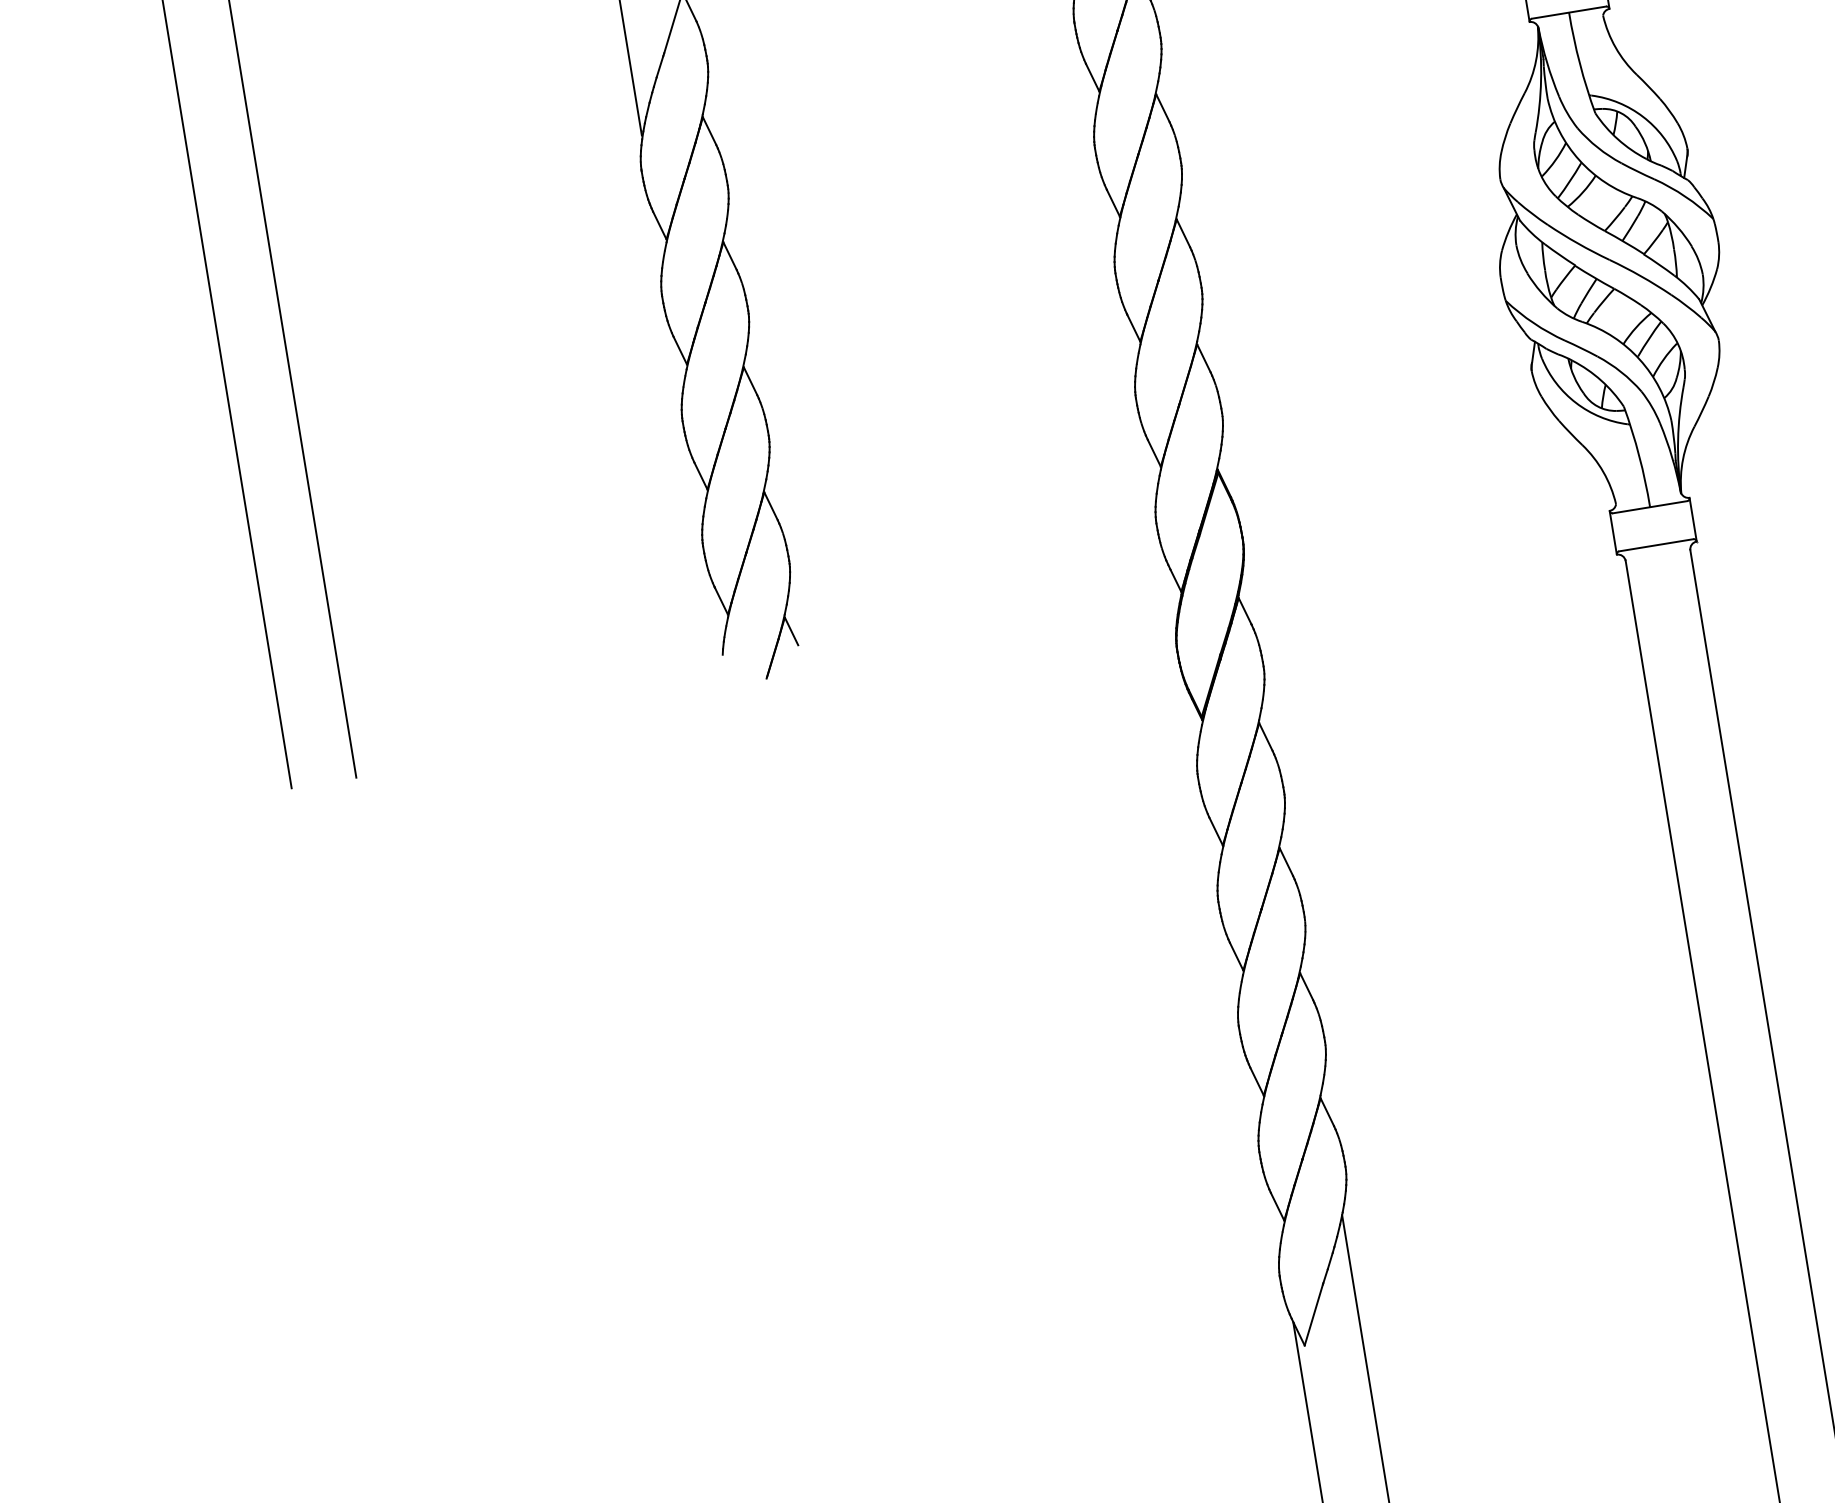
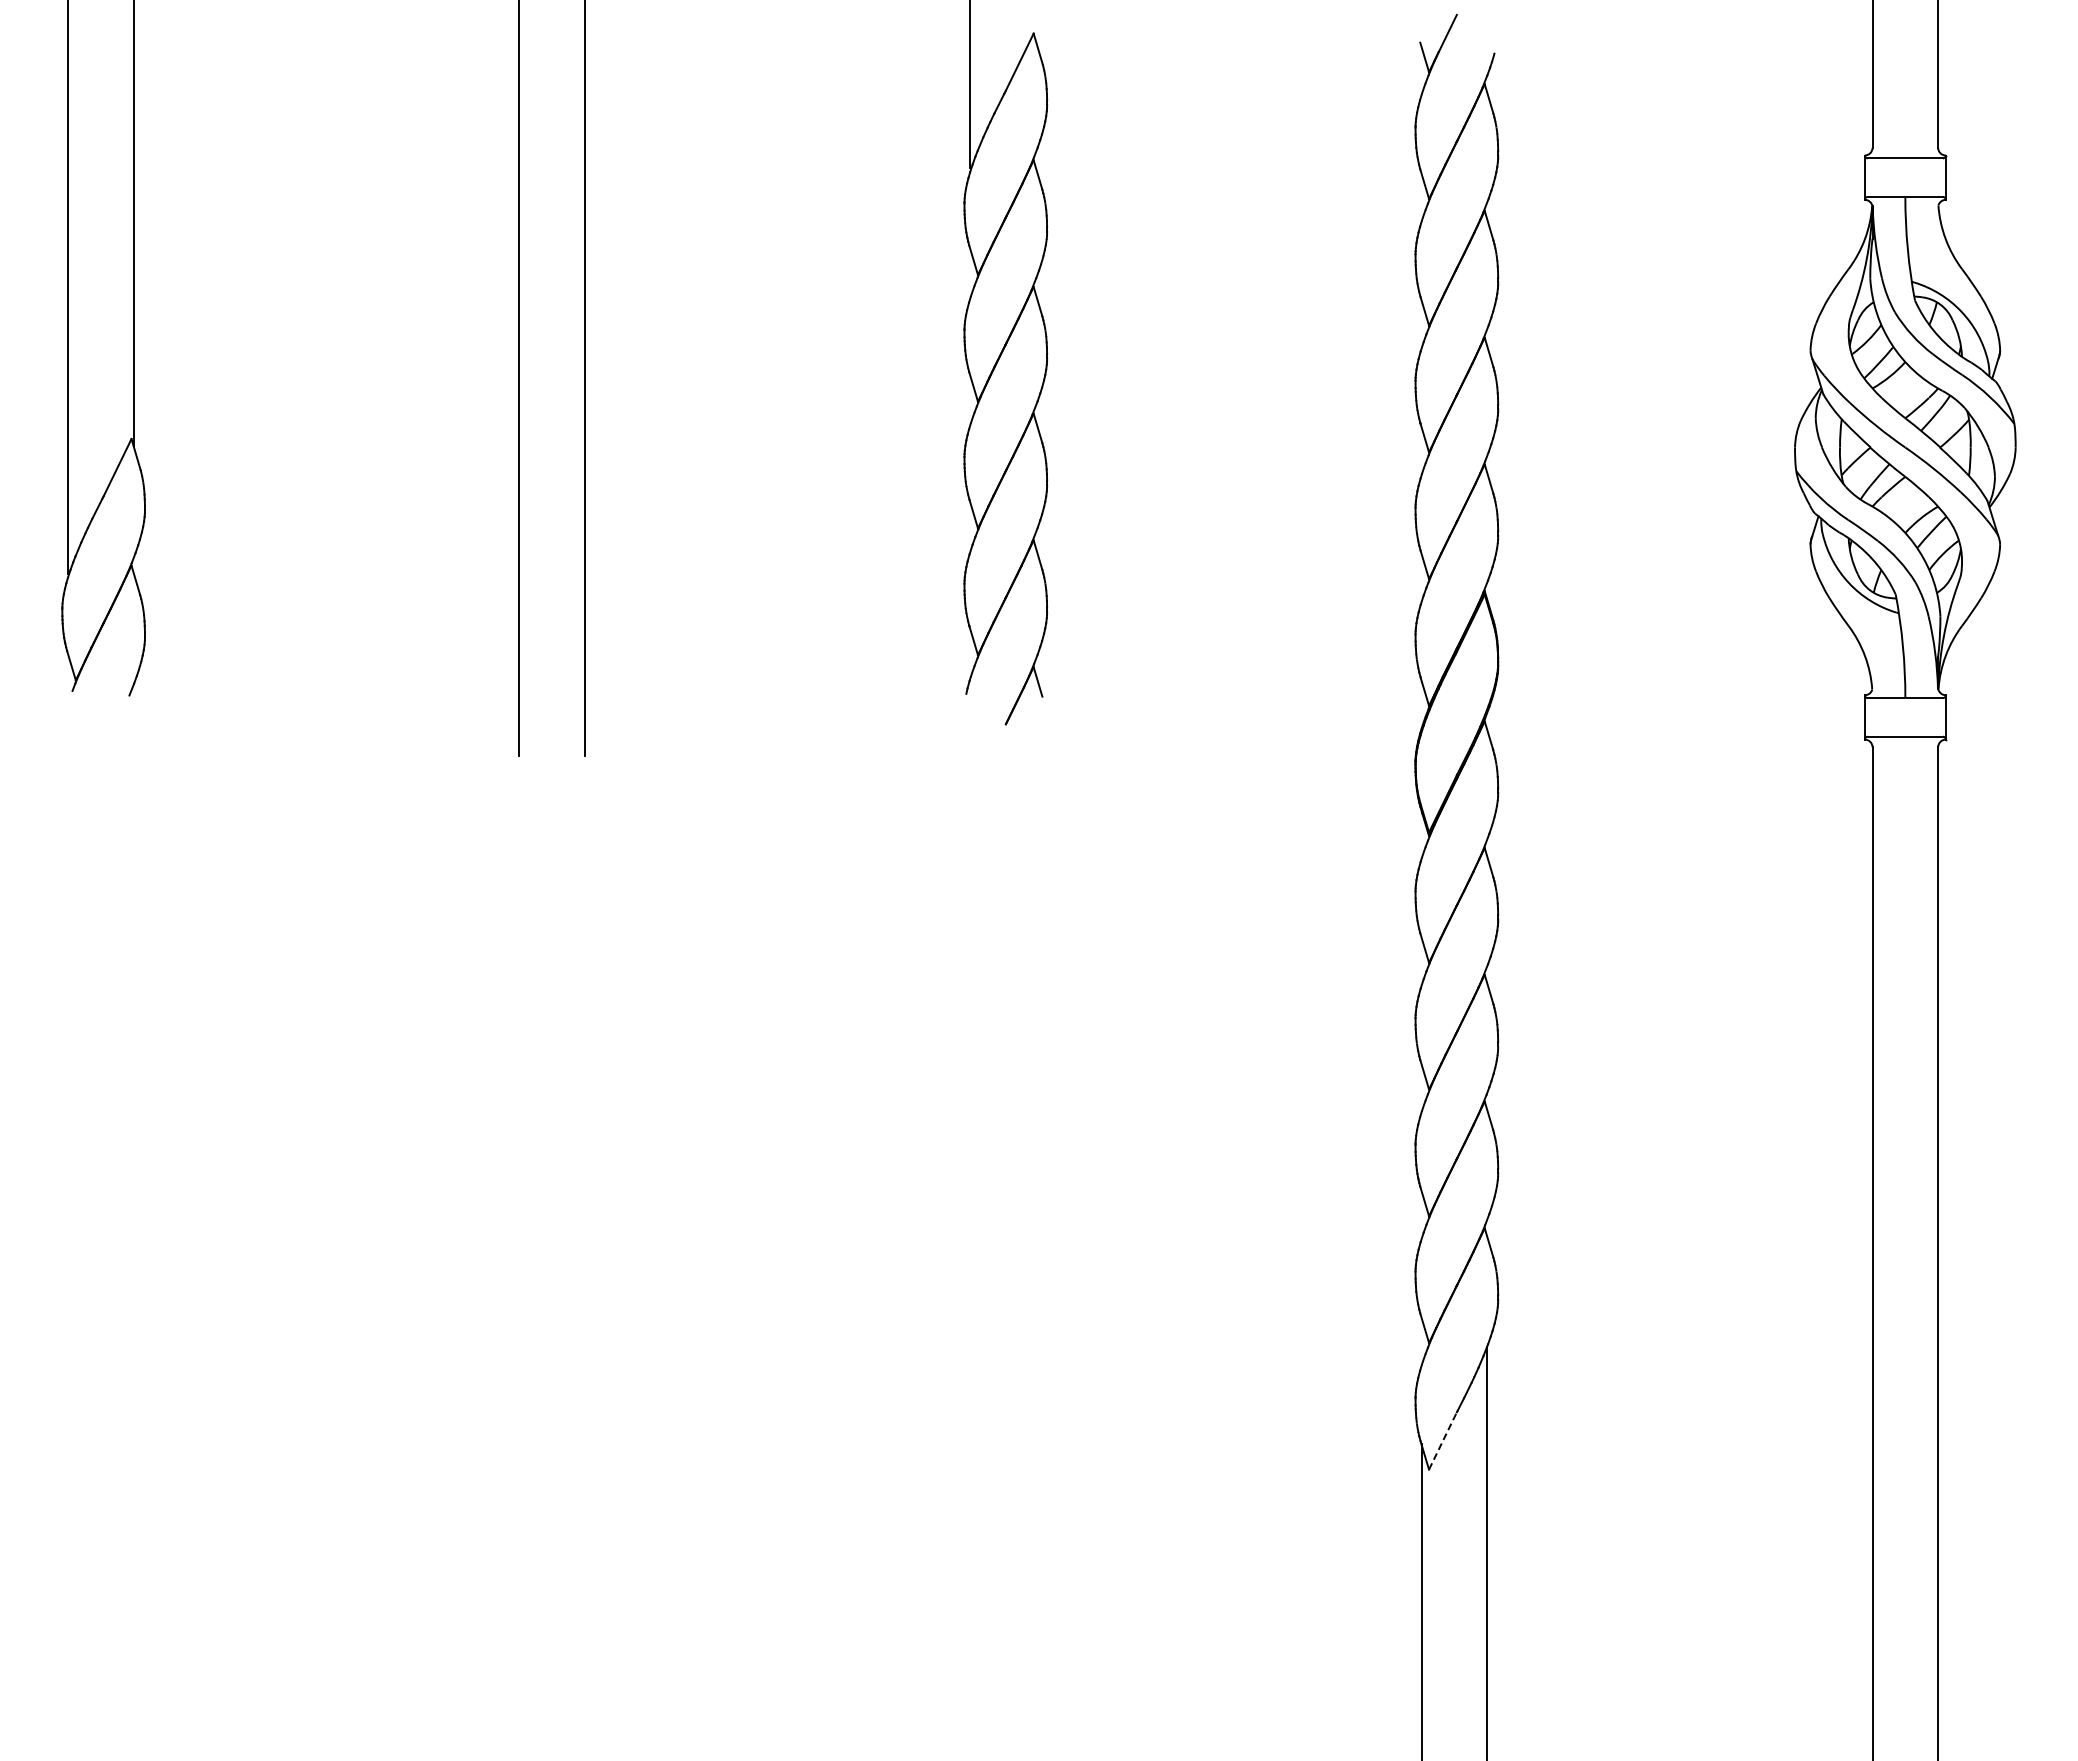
line: (1313, 1314) -> (1442, 1440), solid -> dashed

